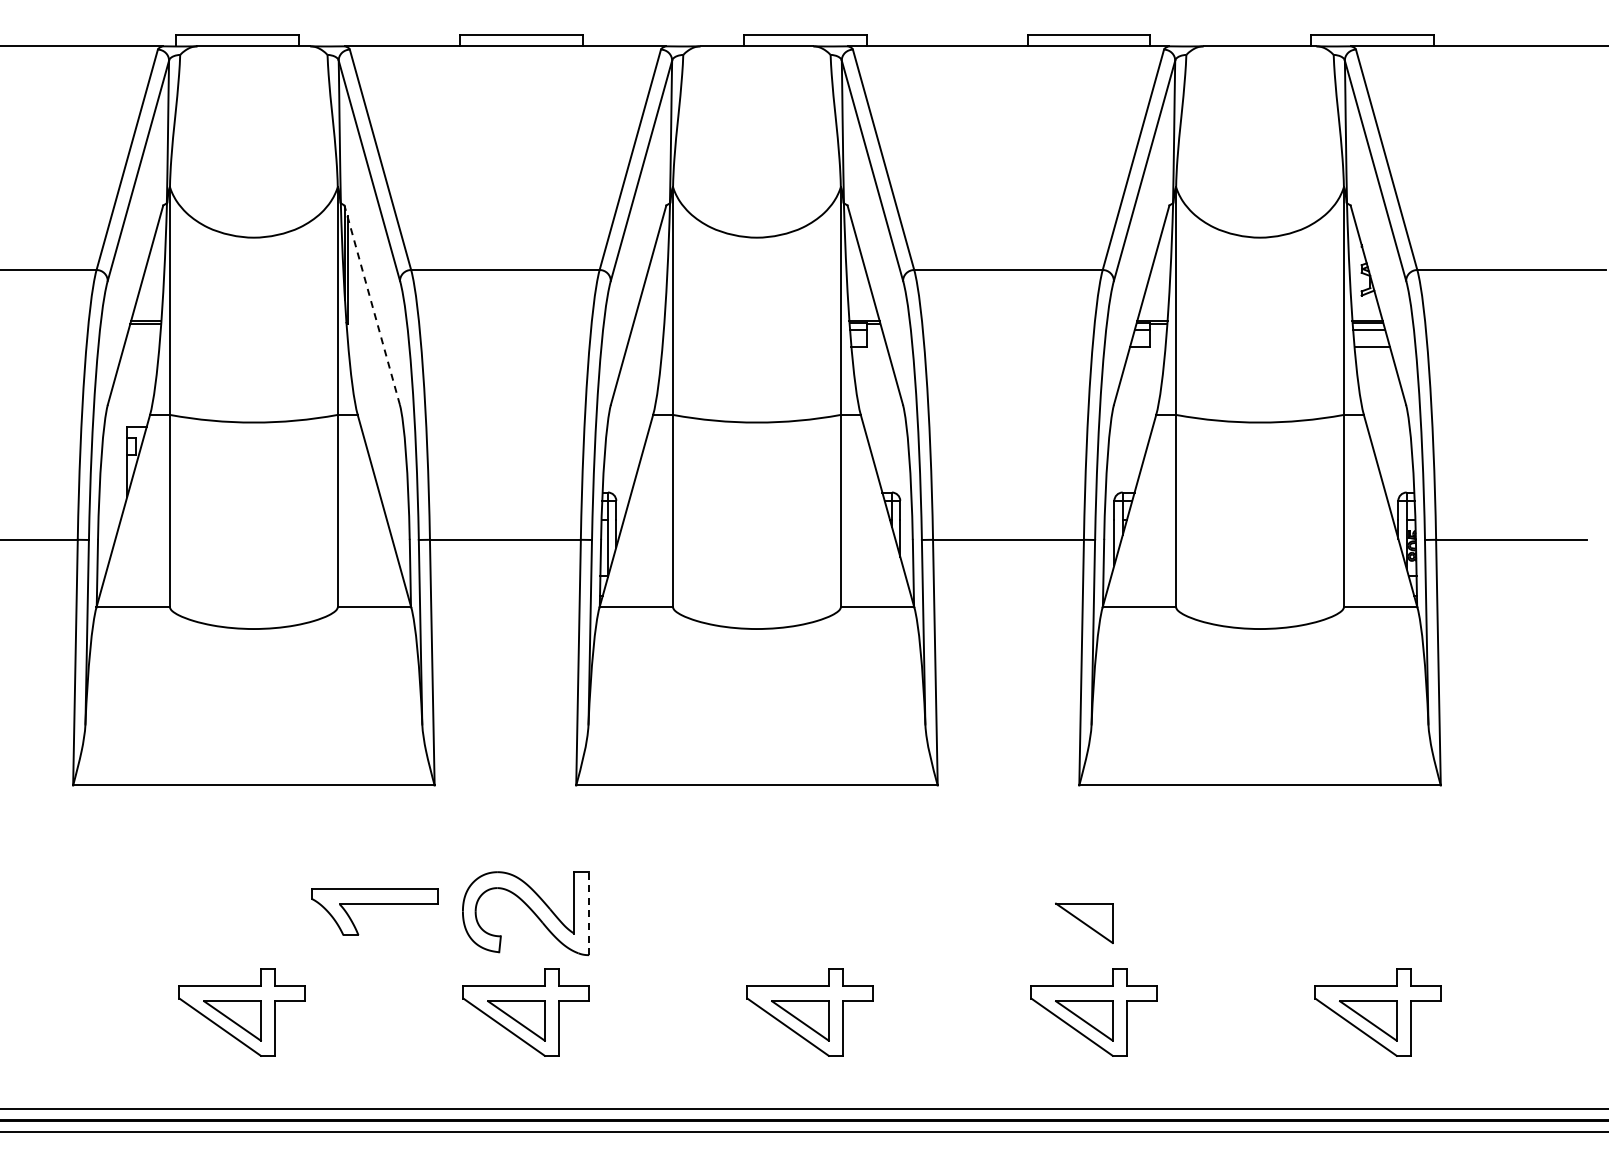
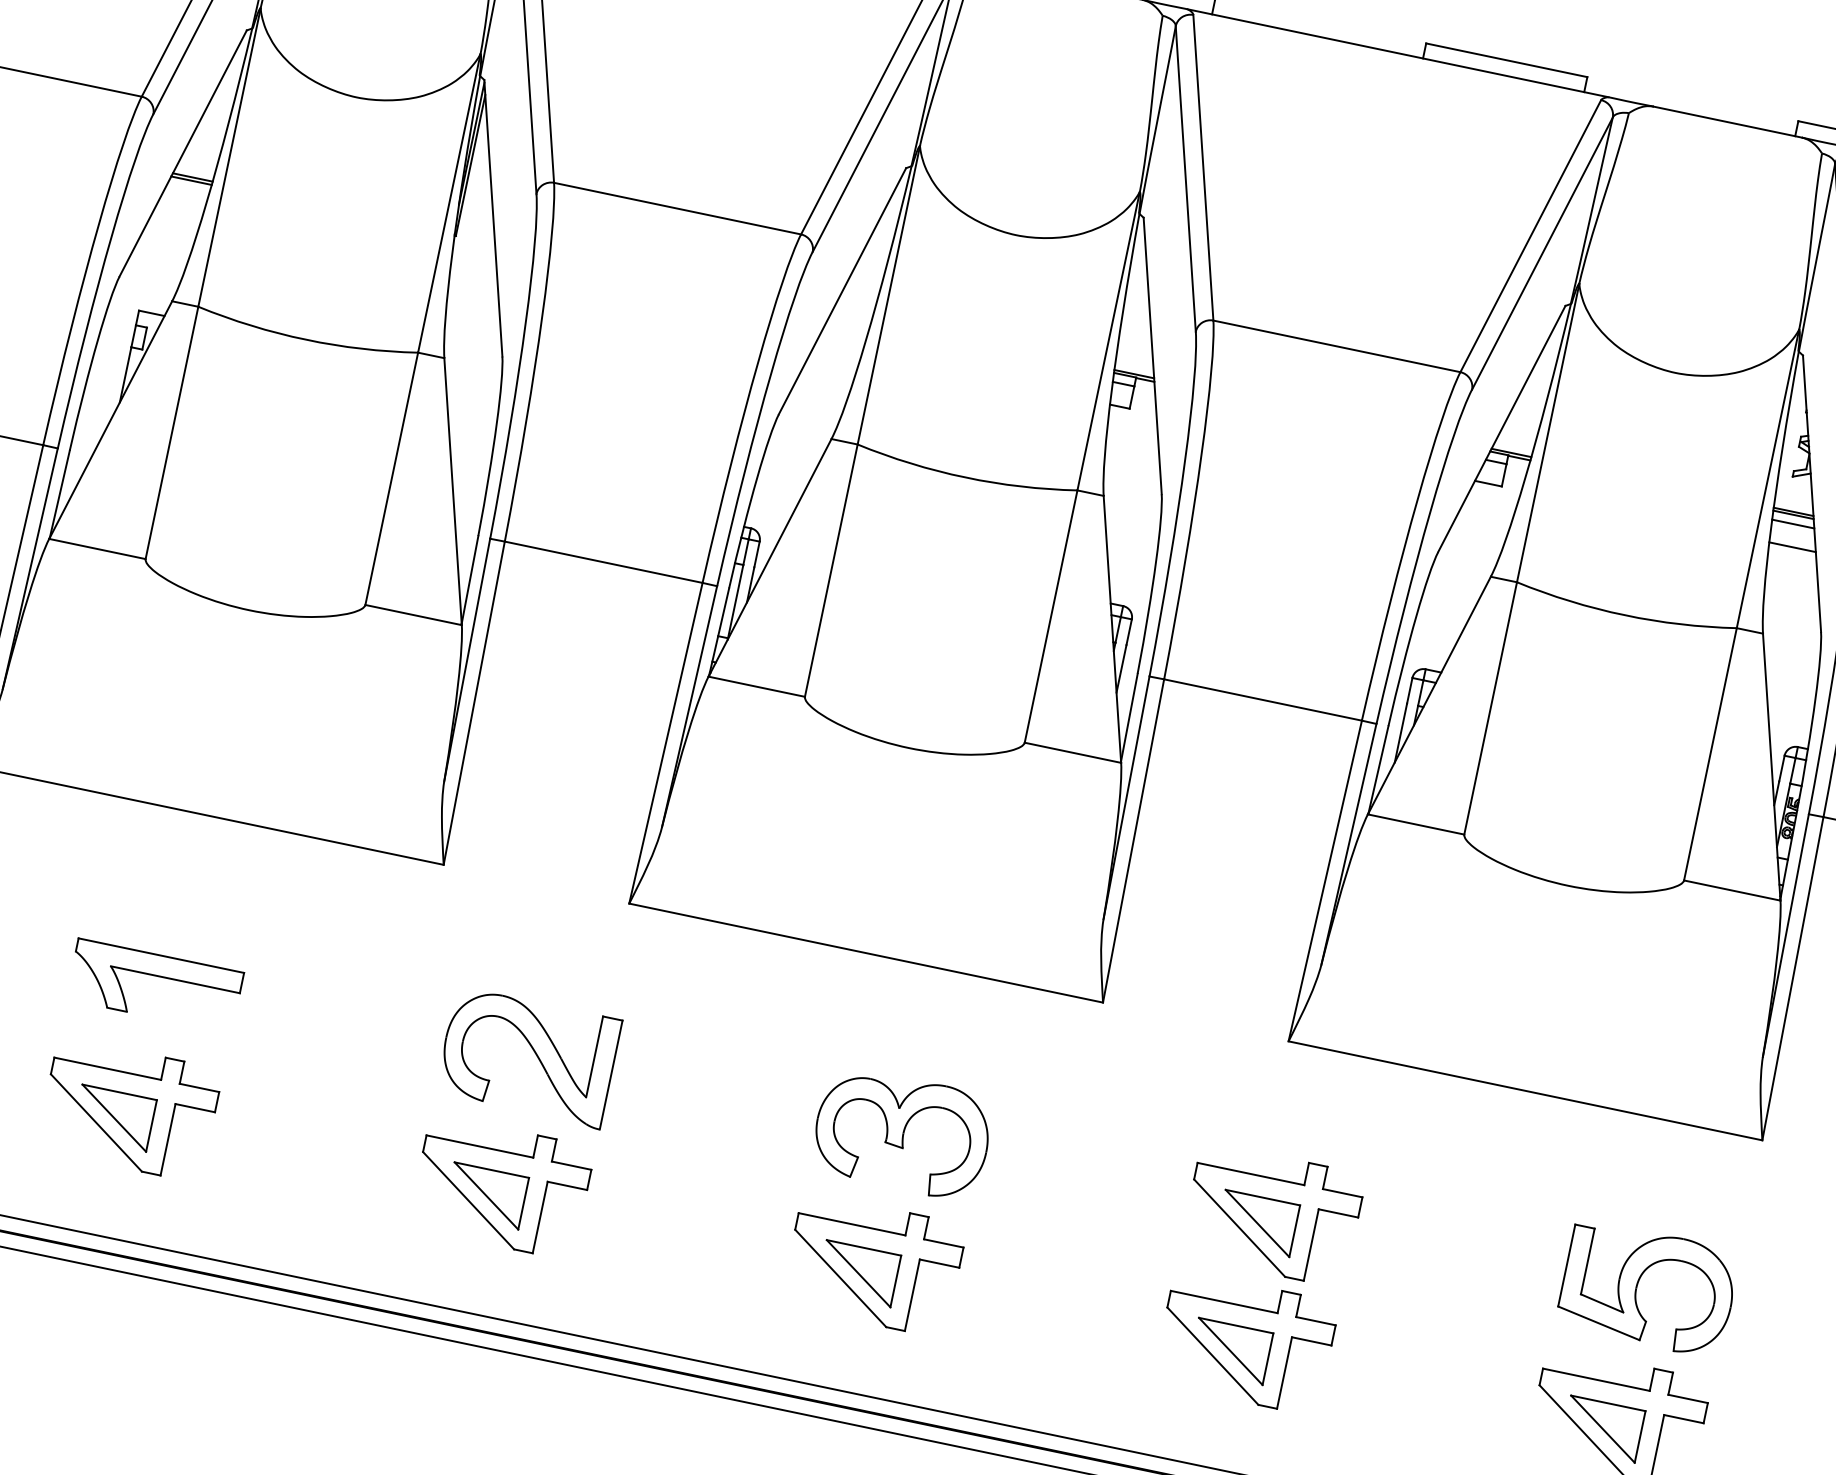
line: (372, 304) -> (493, 217), dashed -> solid
part: (374, 904) -> (156, 975), moved
part: (1372, 910) -> (1638, 1285), added
part: (811, 911) -> (903, 1133), added
line: (589, 913) -> (611, 1075), dashed -> solid
part: (1093, 914) -> (1271, 1214), added

